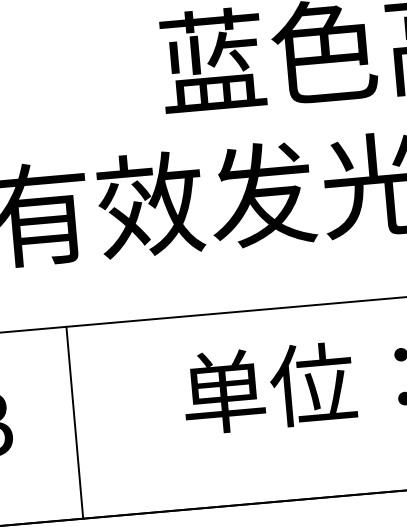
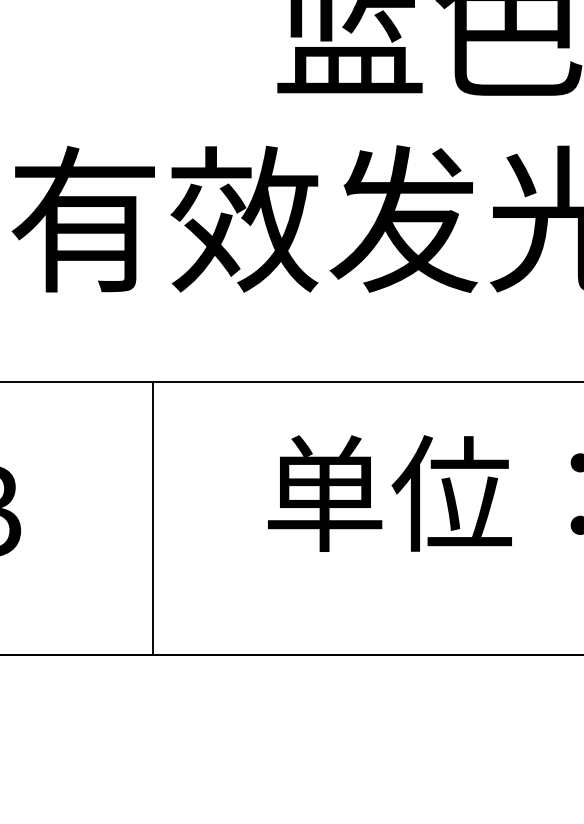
line: (74, 422) -> (153, 518), moved

